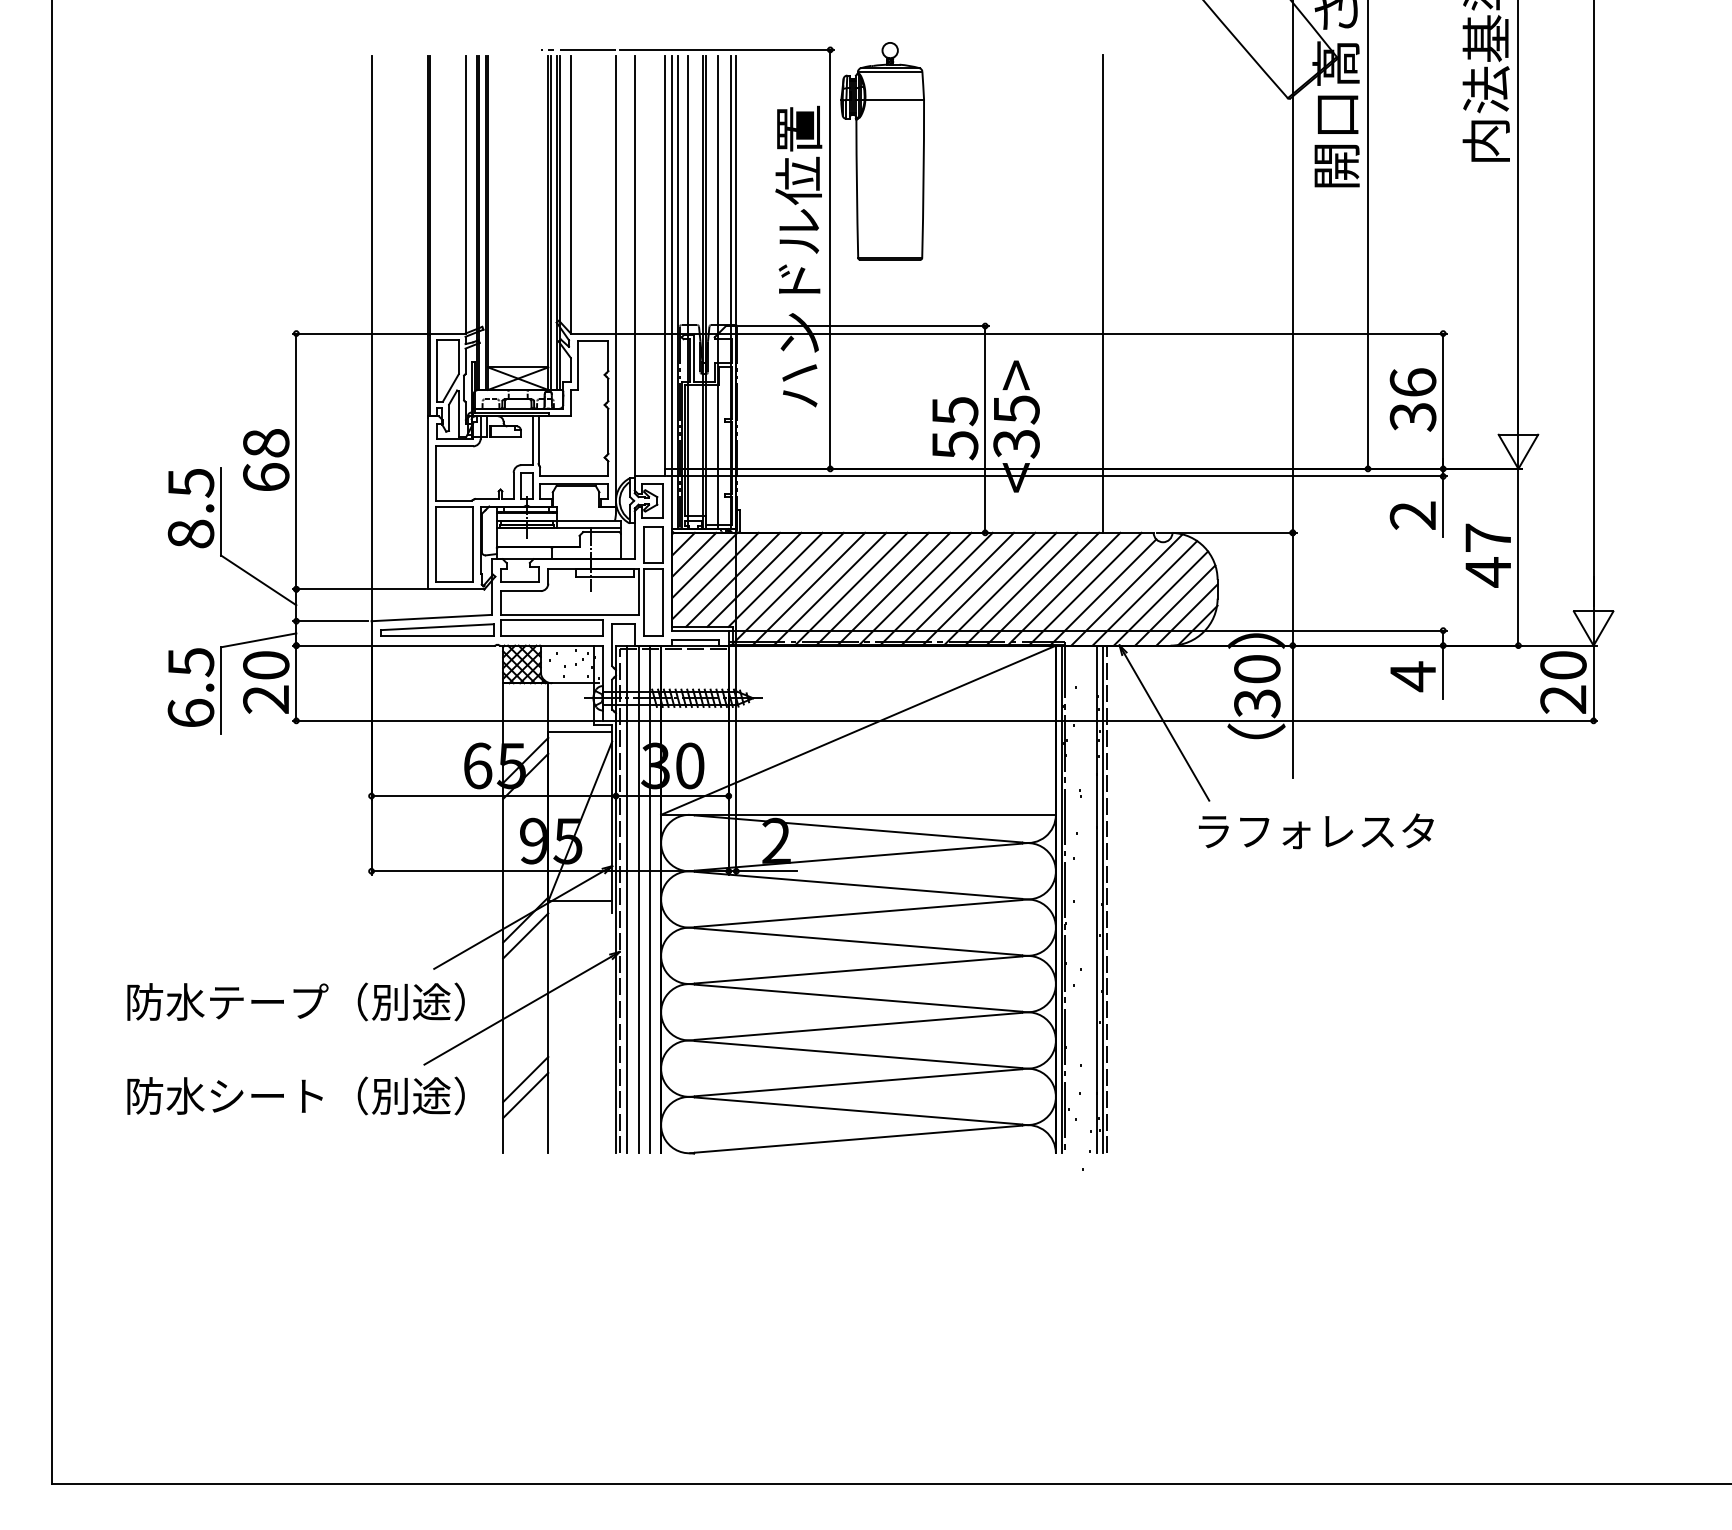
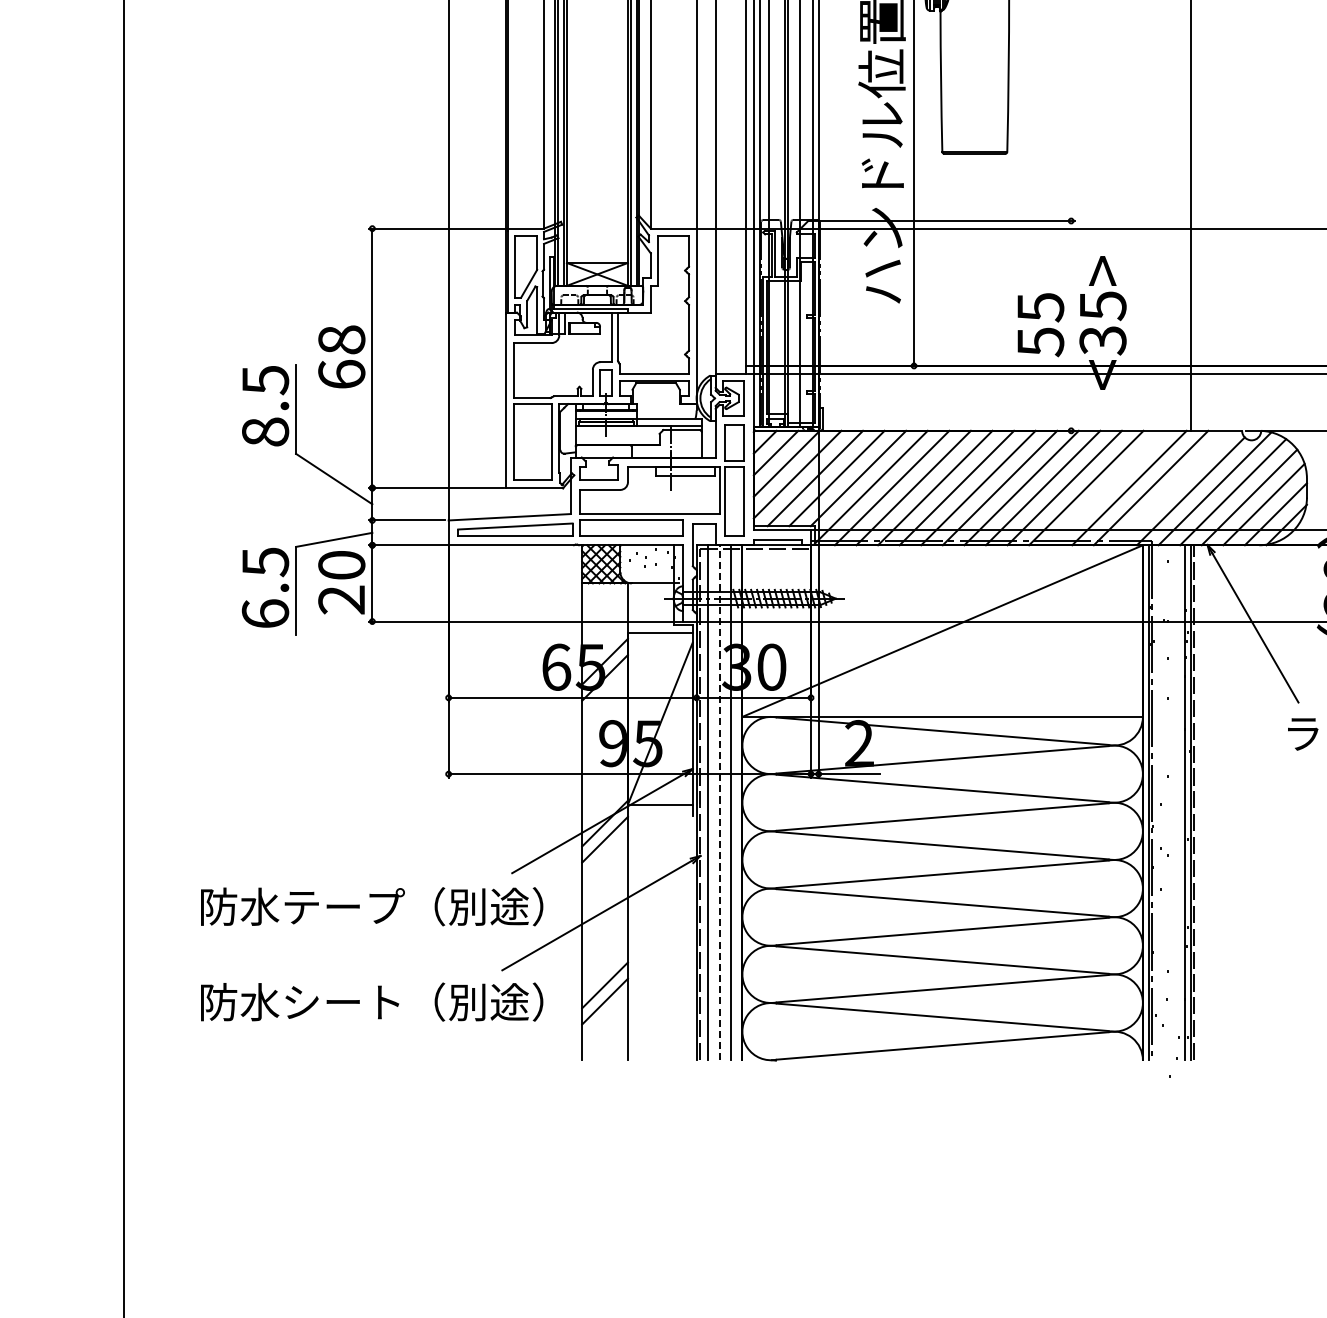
line: (985, 429) -> (1071, 325), removed
line: (1021, 588) -> (1108, 487), removed
line: (1084, 588) -> (1171, 487), removed
line: (638, 899) -> (719, 802), solid -> dashed

